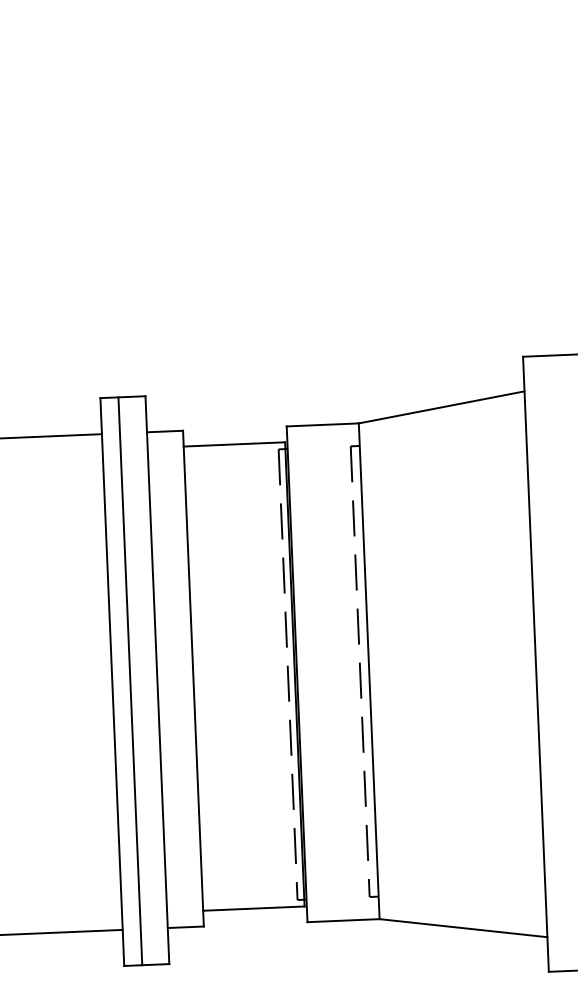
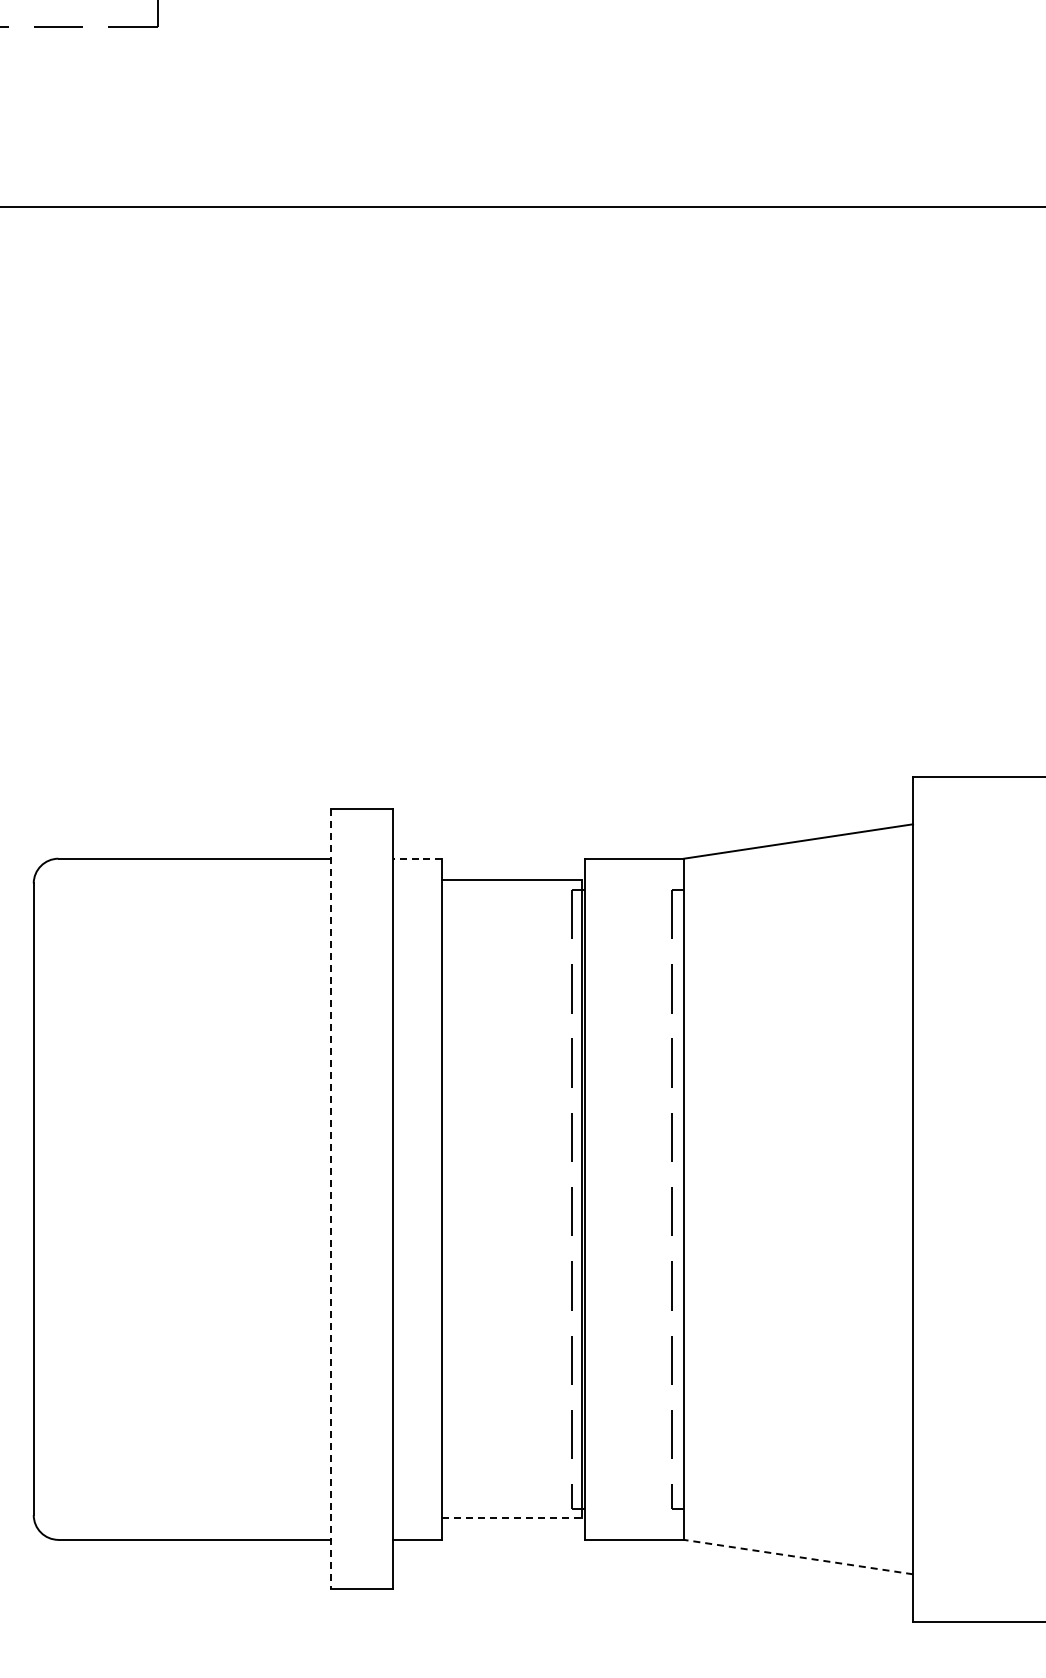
line: (164, 431) -> (417, 858), solid -> dashed
line: (130, 681) -> (355, 1199), removed
line: (111, 682) -> (330, 1199), solid -> dashed
line: (254, 908) -> (512, 1518), solid -> dashed
line: (463, 928) -> (798, 1557), solid -> dashed

